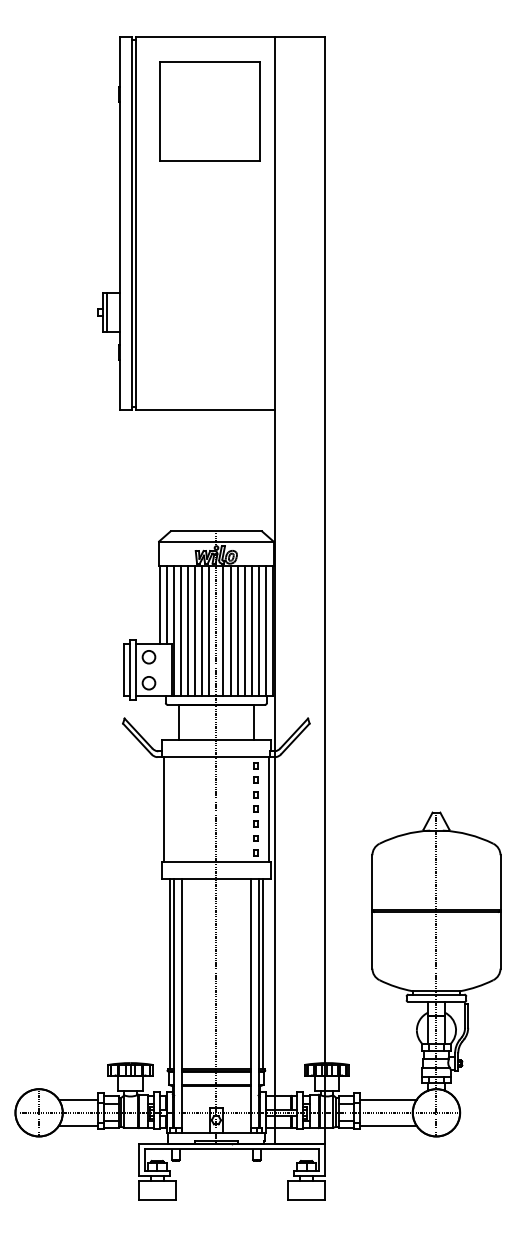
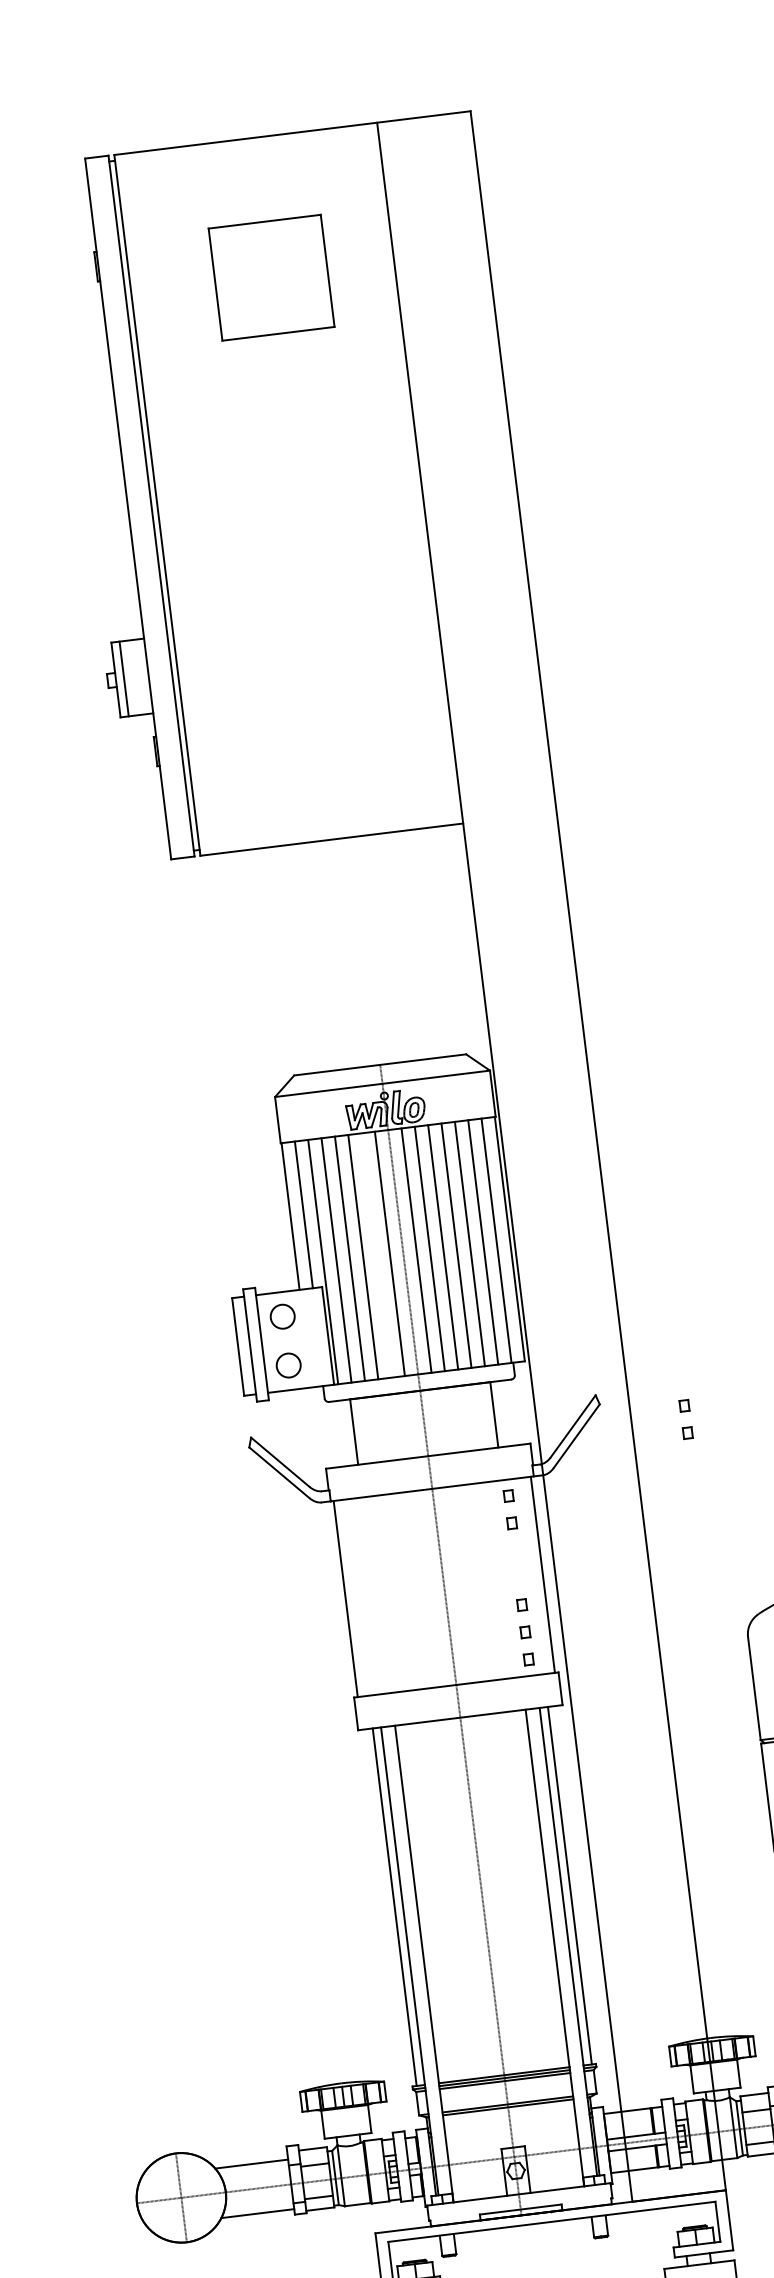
part: (209, 111) -> (270, 277), size x0.6
line: (202, 631) -> (377, 1256), removed
part: (255, 801) -> (685, 1418), moved

